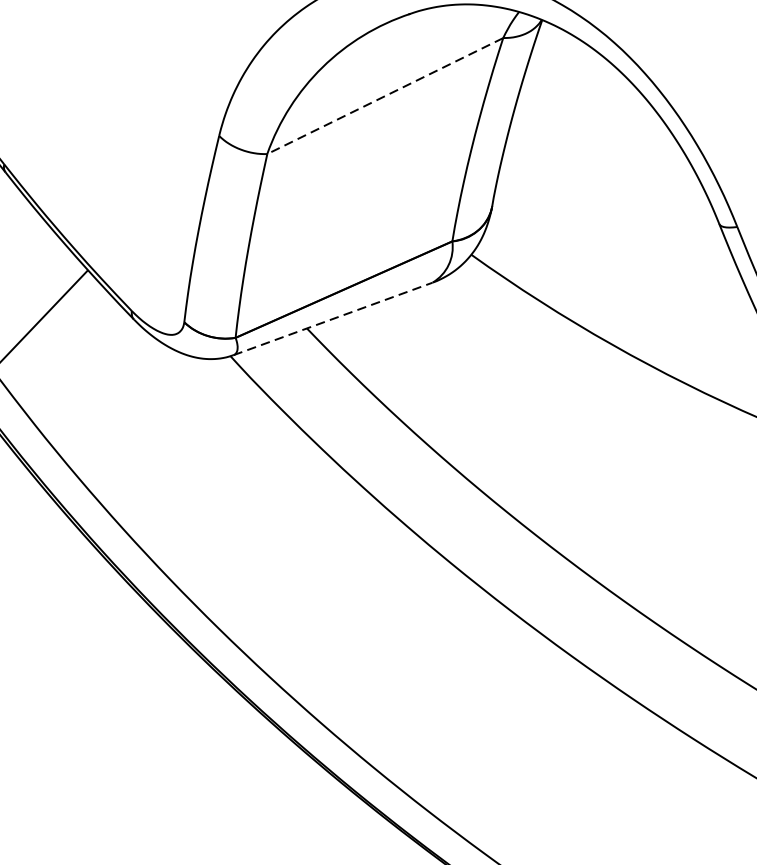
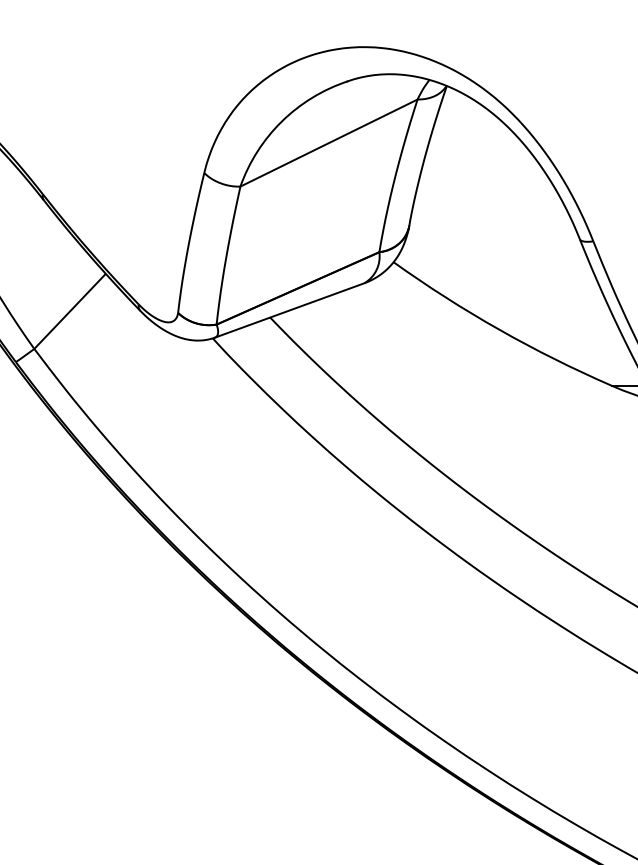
line: (385, 96) -> (329, 143), dashed -> solid
line: (332, 319) -> (289, 310), dashed -> solid

